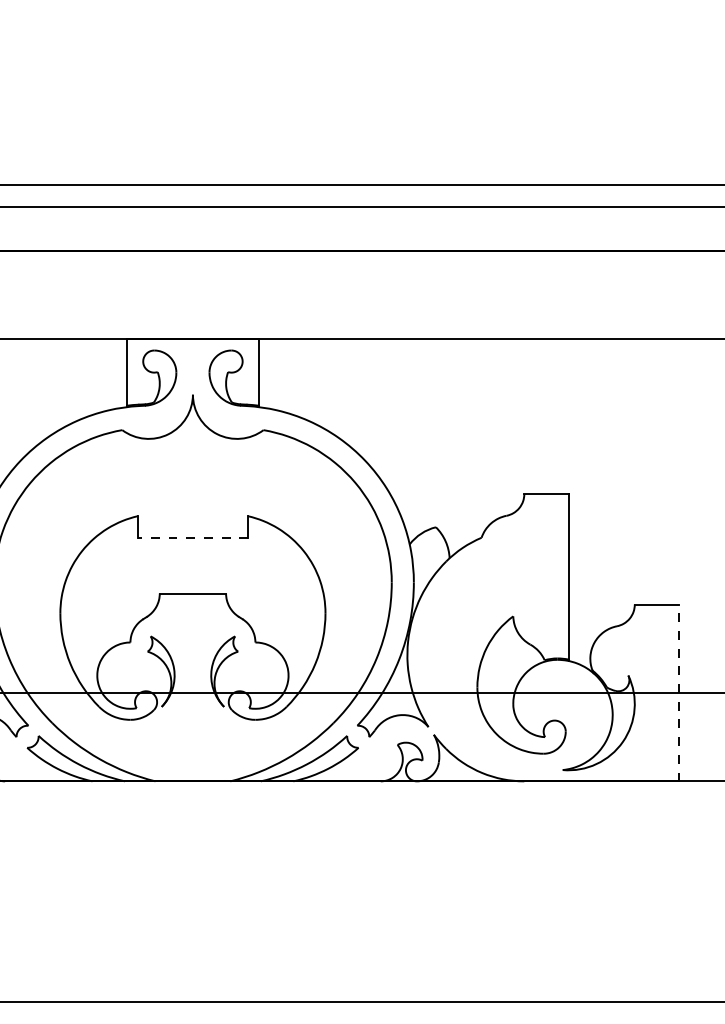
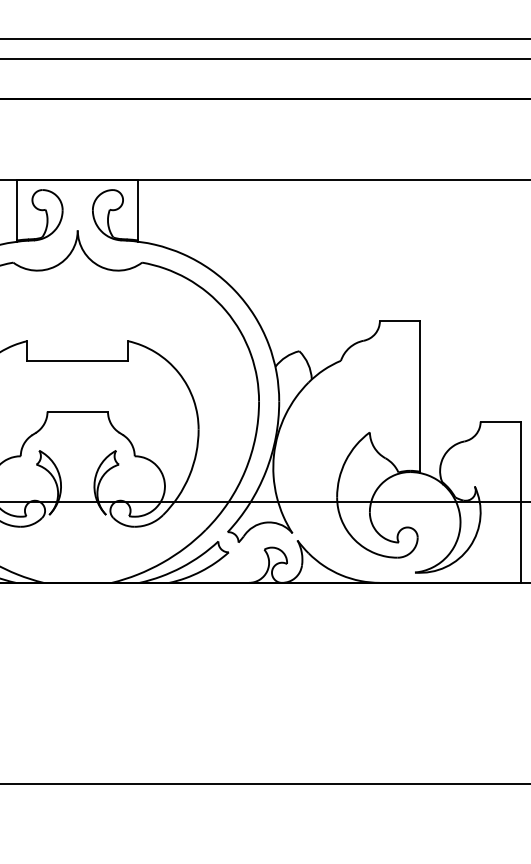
line: (192, 538) -> (77, 361), dashed -> solid
line: (678, 692) -> (520, 501), dashed -> solid

